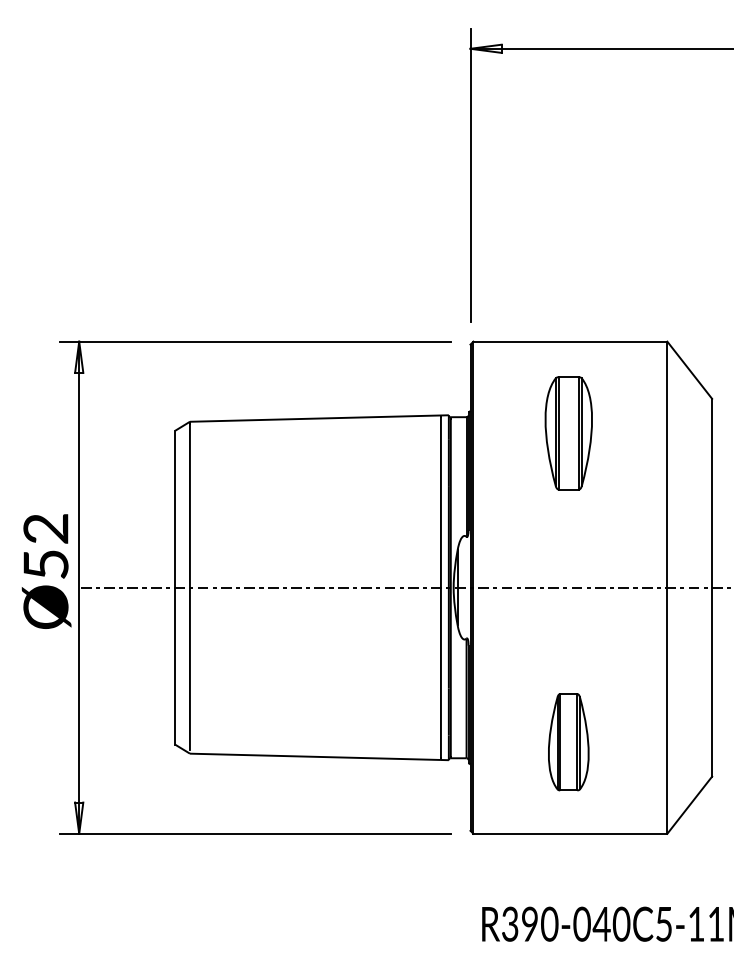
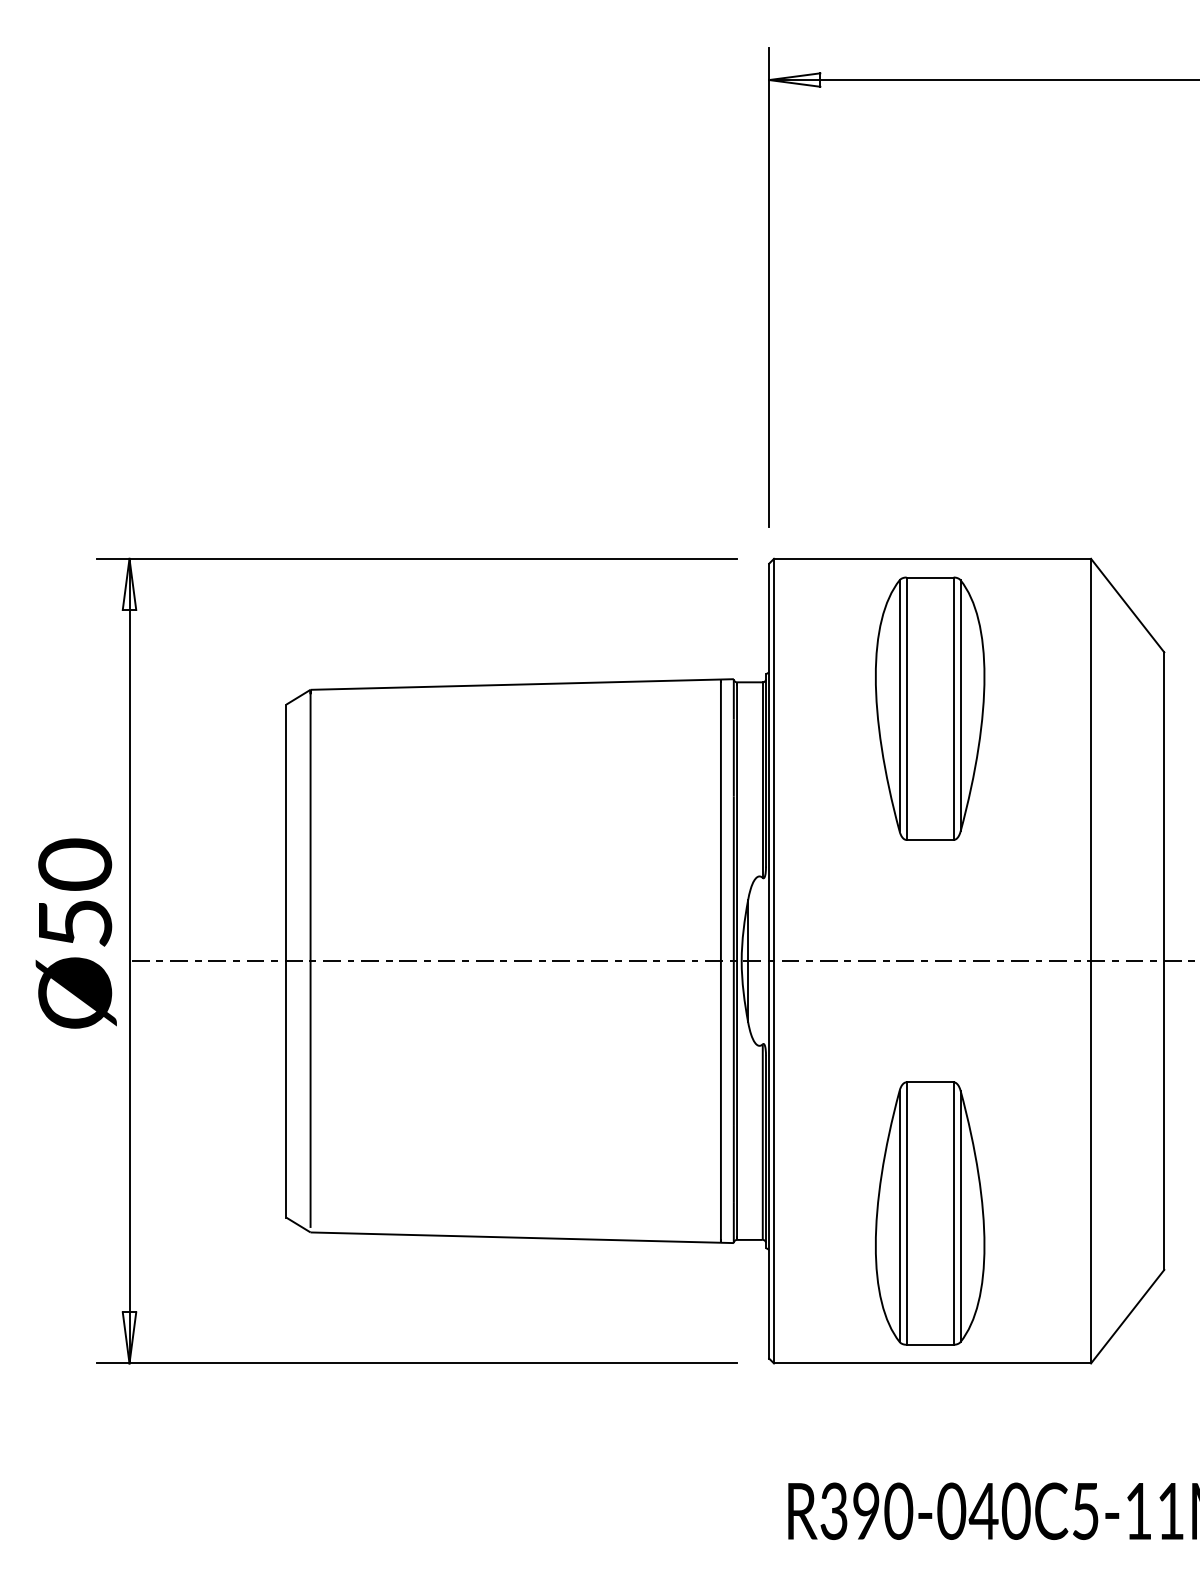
part: (568, 433) -> (929, 708), size x1.43
text: (45, 528) -> (74, 864), Ø52 -> Ø50
part: (568, 742) -> (929, 1214), size x1.67

